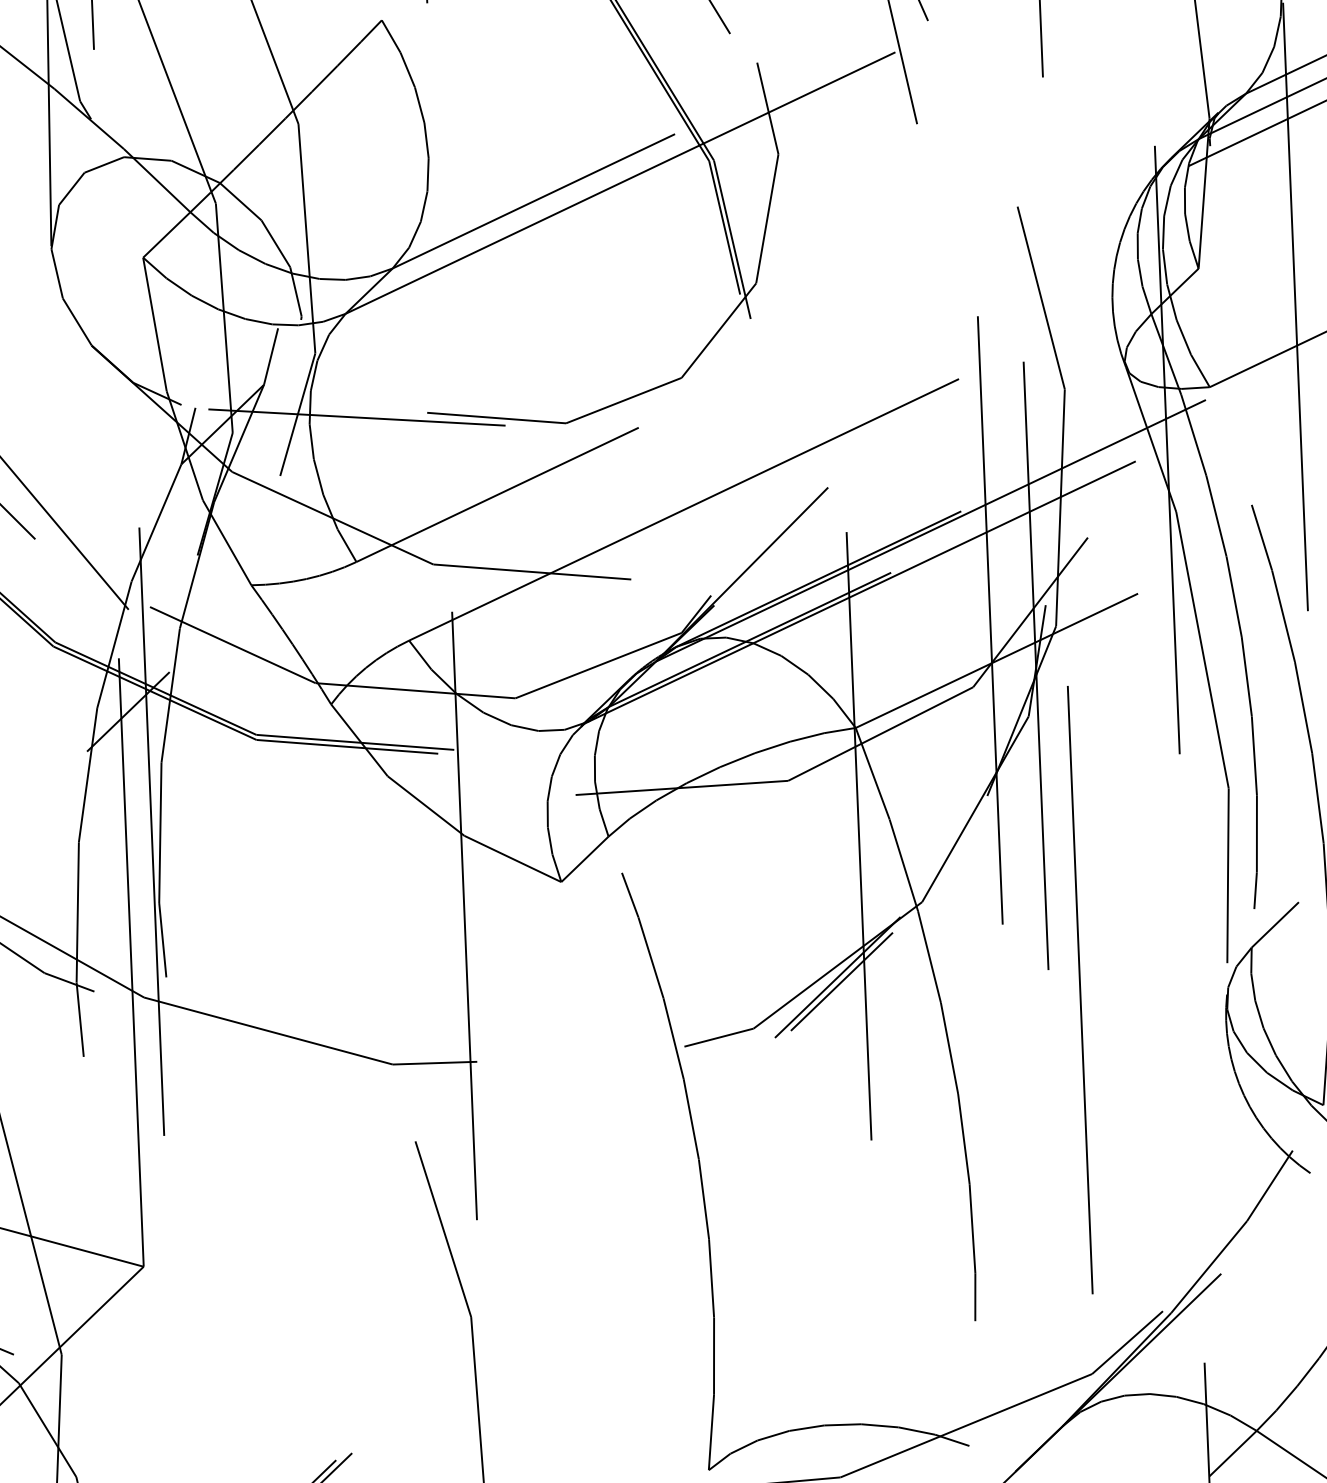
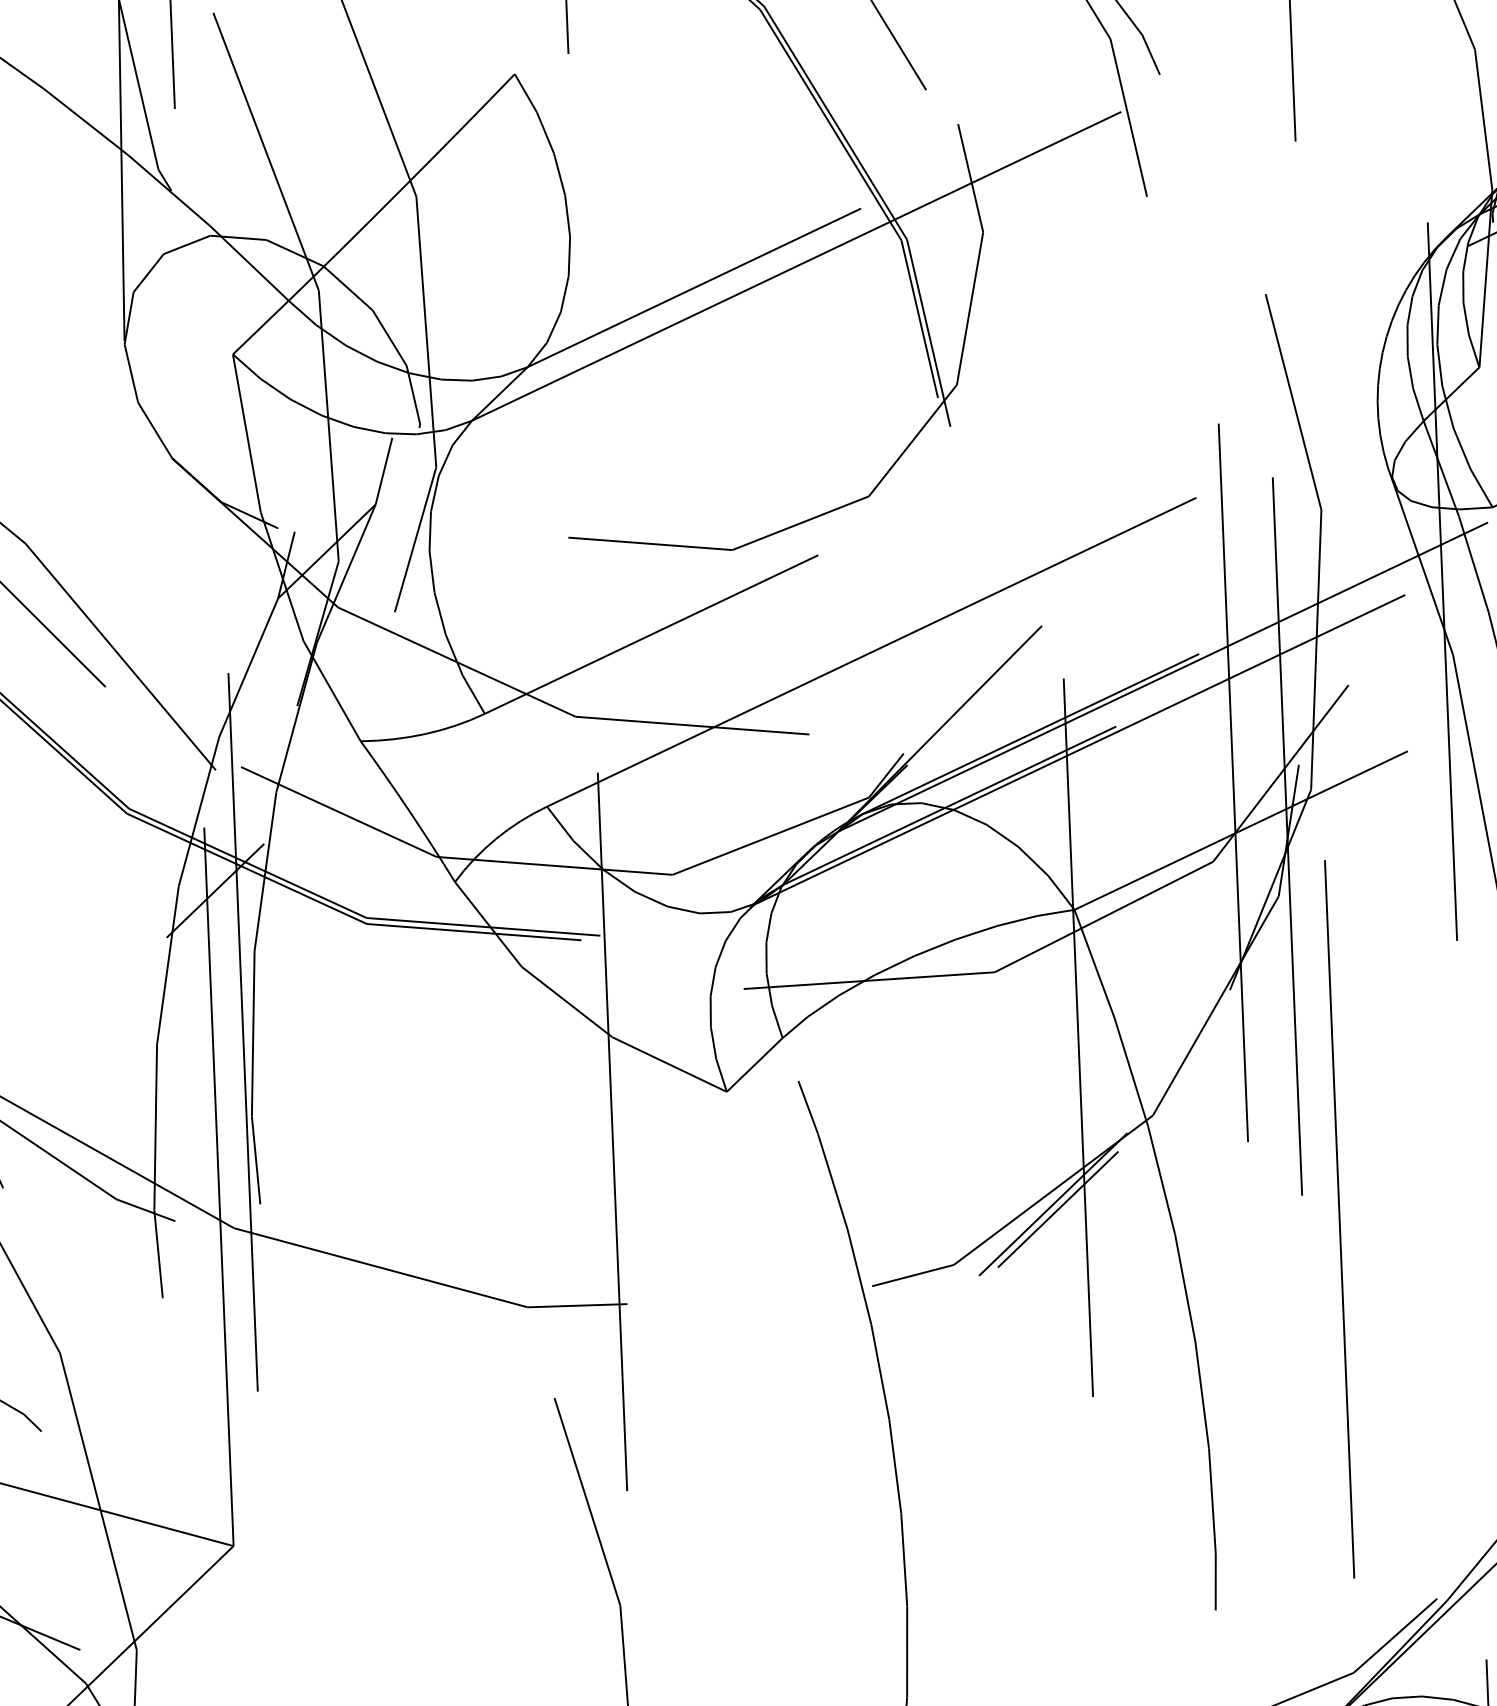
line: (356, 417) -> (484, 543), removed

